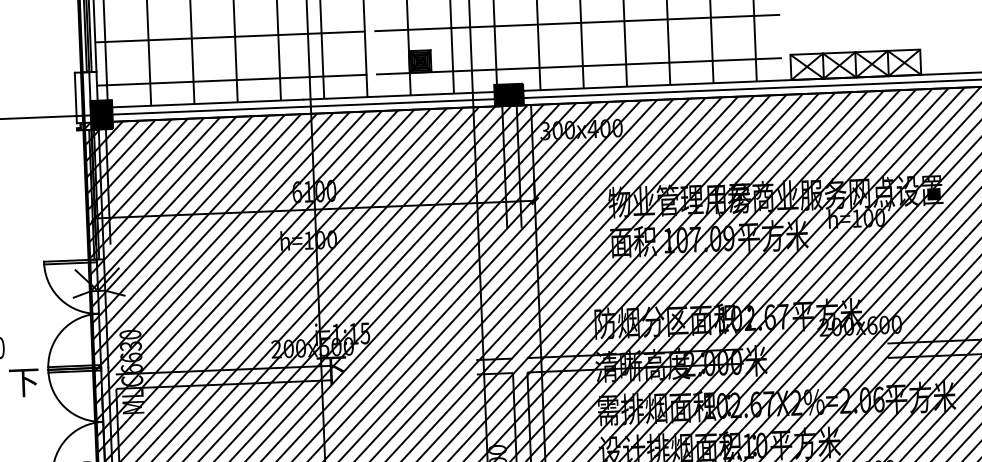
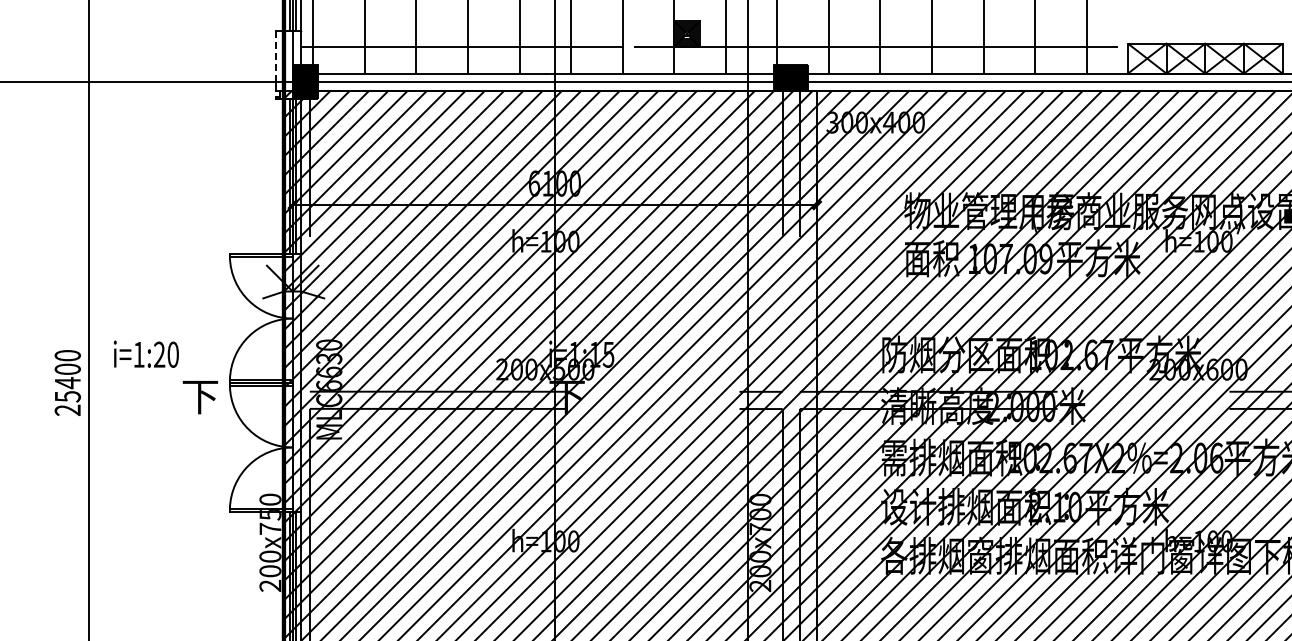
line: (75, 94) -> (275, 56), solid -> dashed

